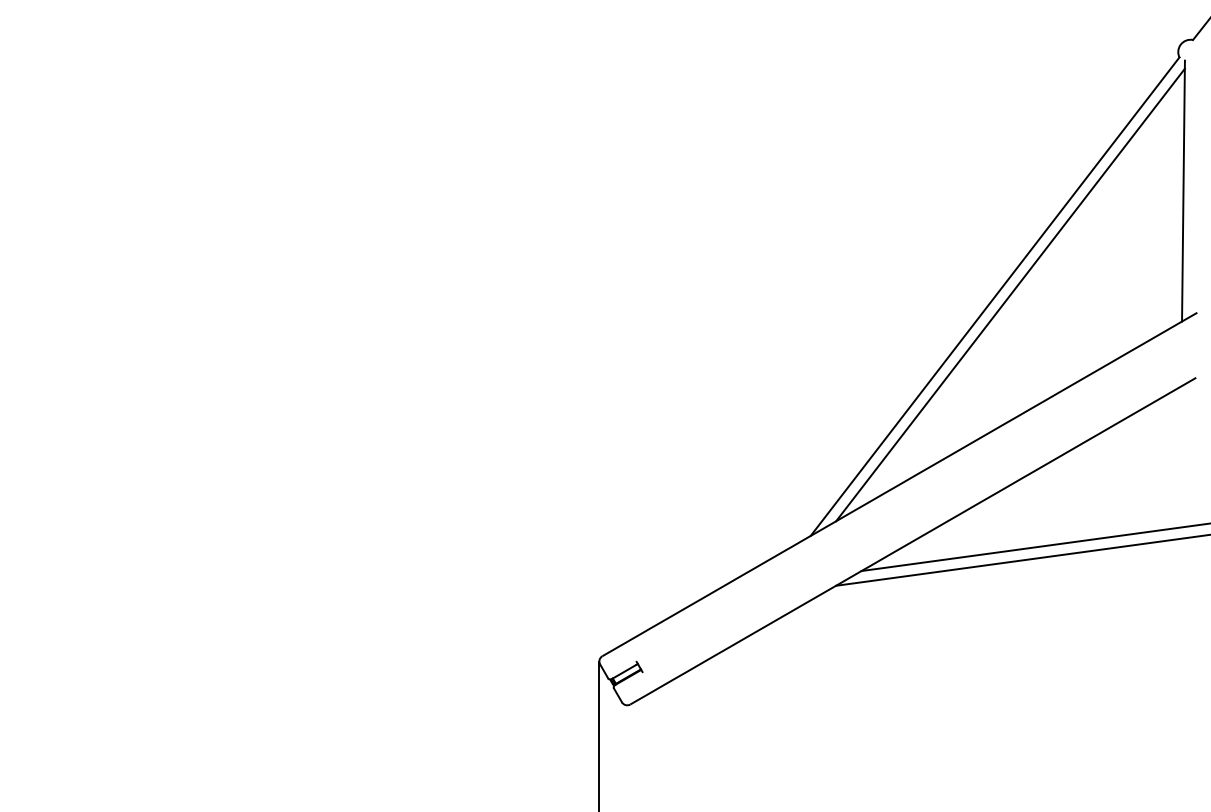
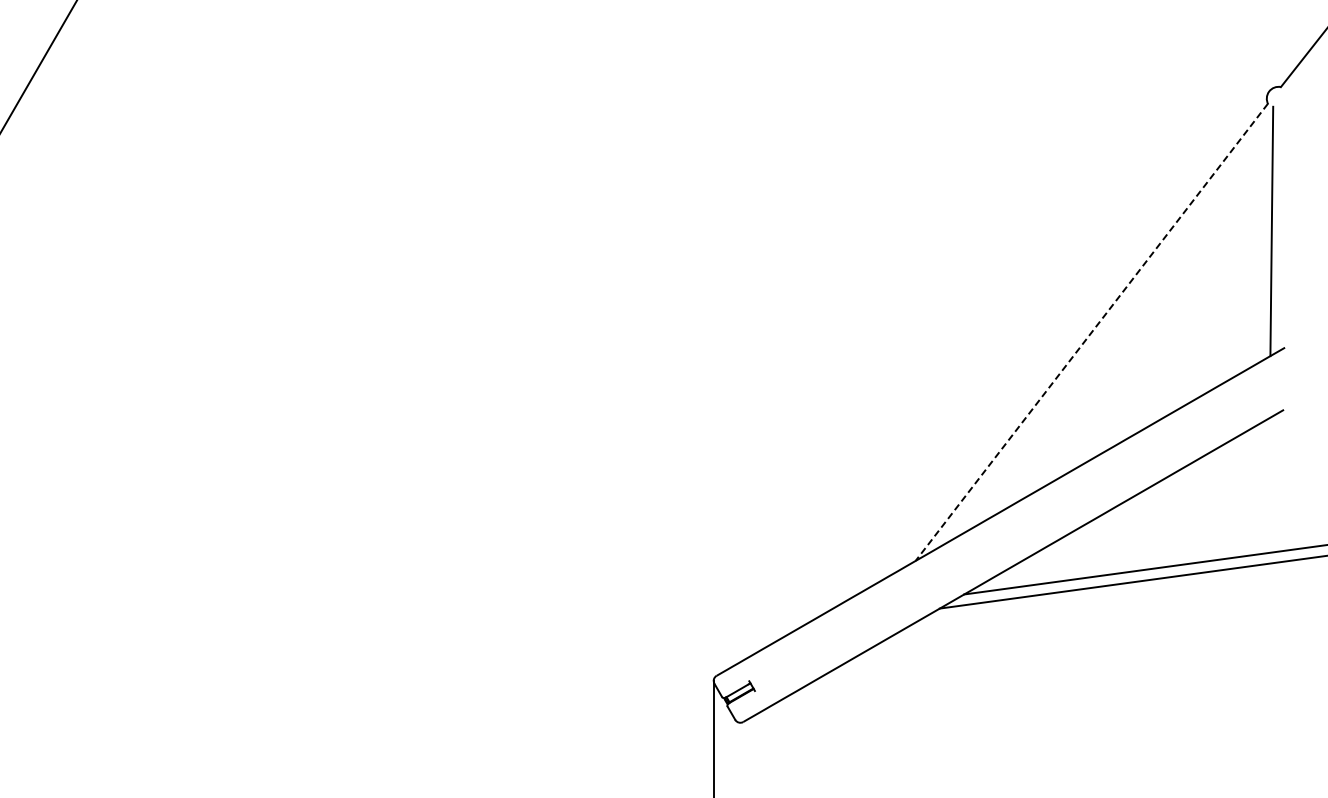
line: (1010, 294) -> (1106, 330), removed
line: (994, 296) -> (1091, 332), solid -> dashed

